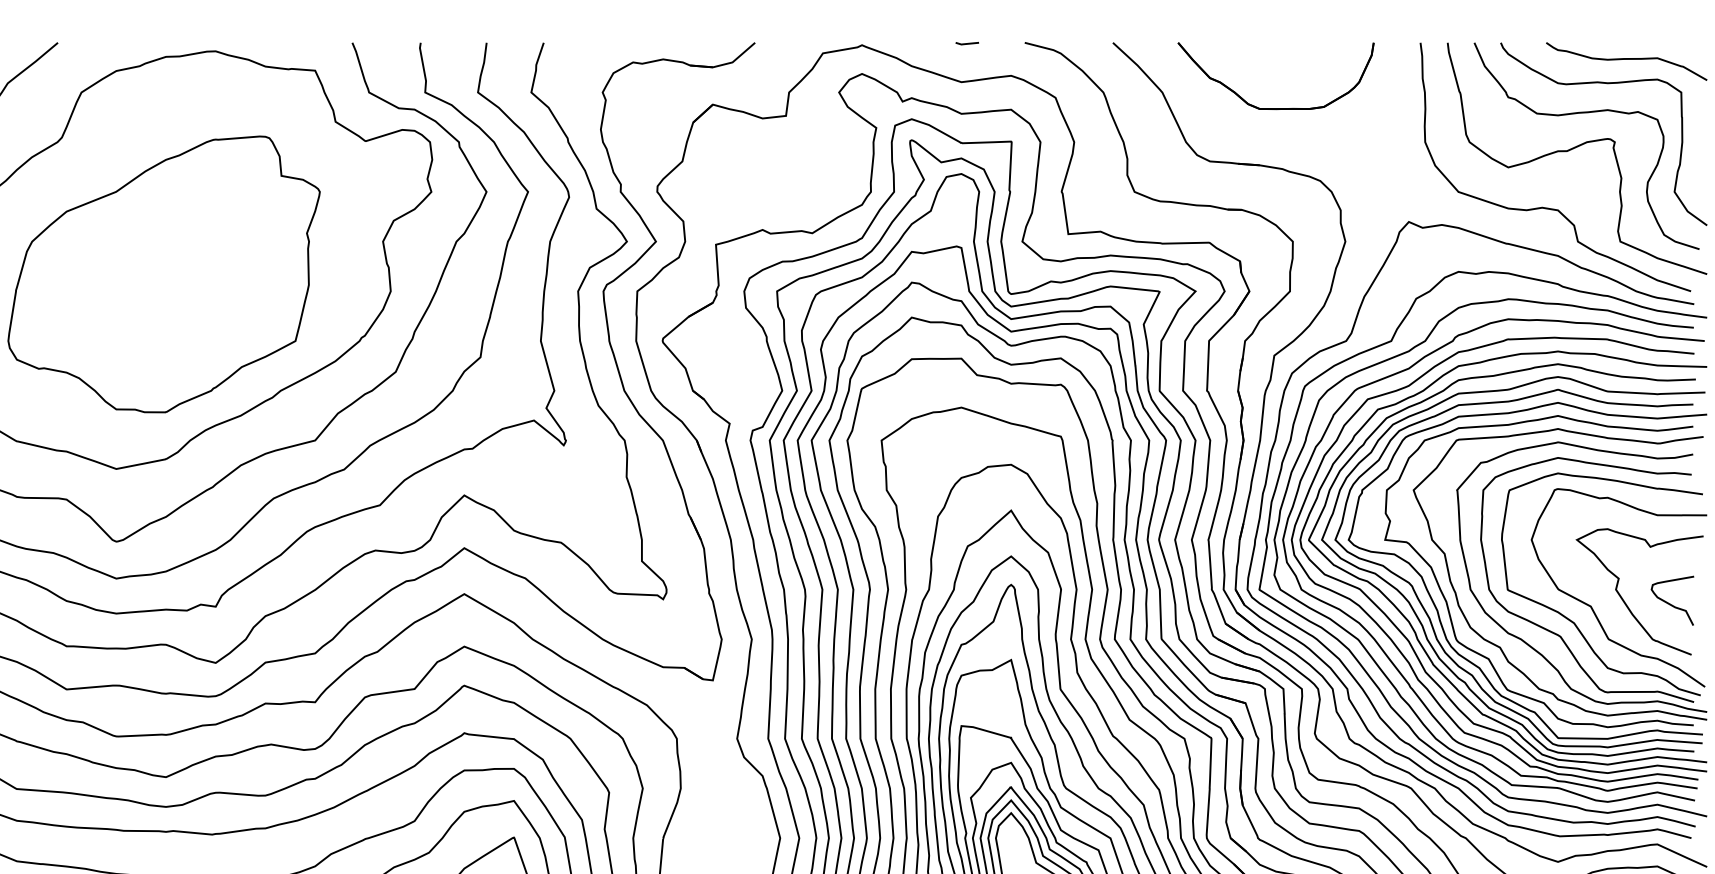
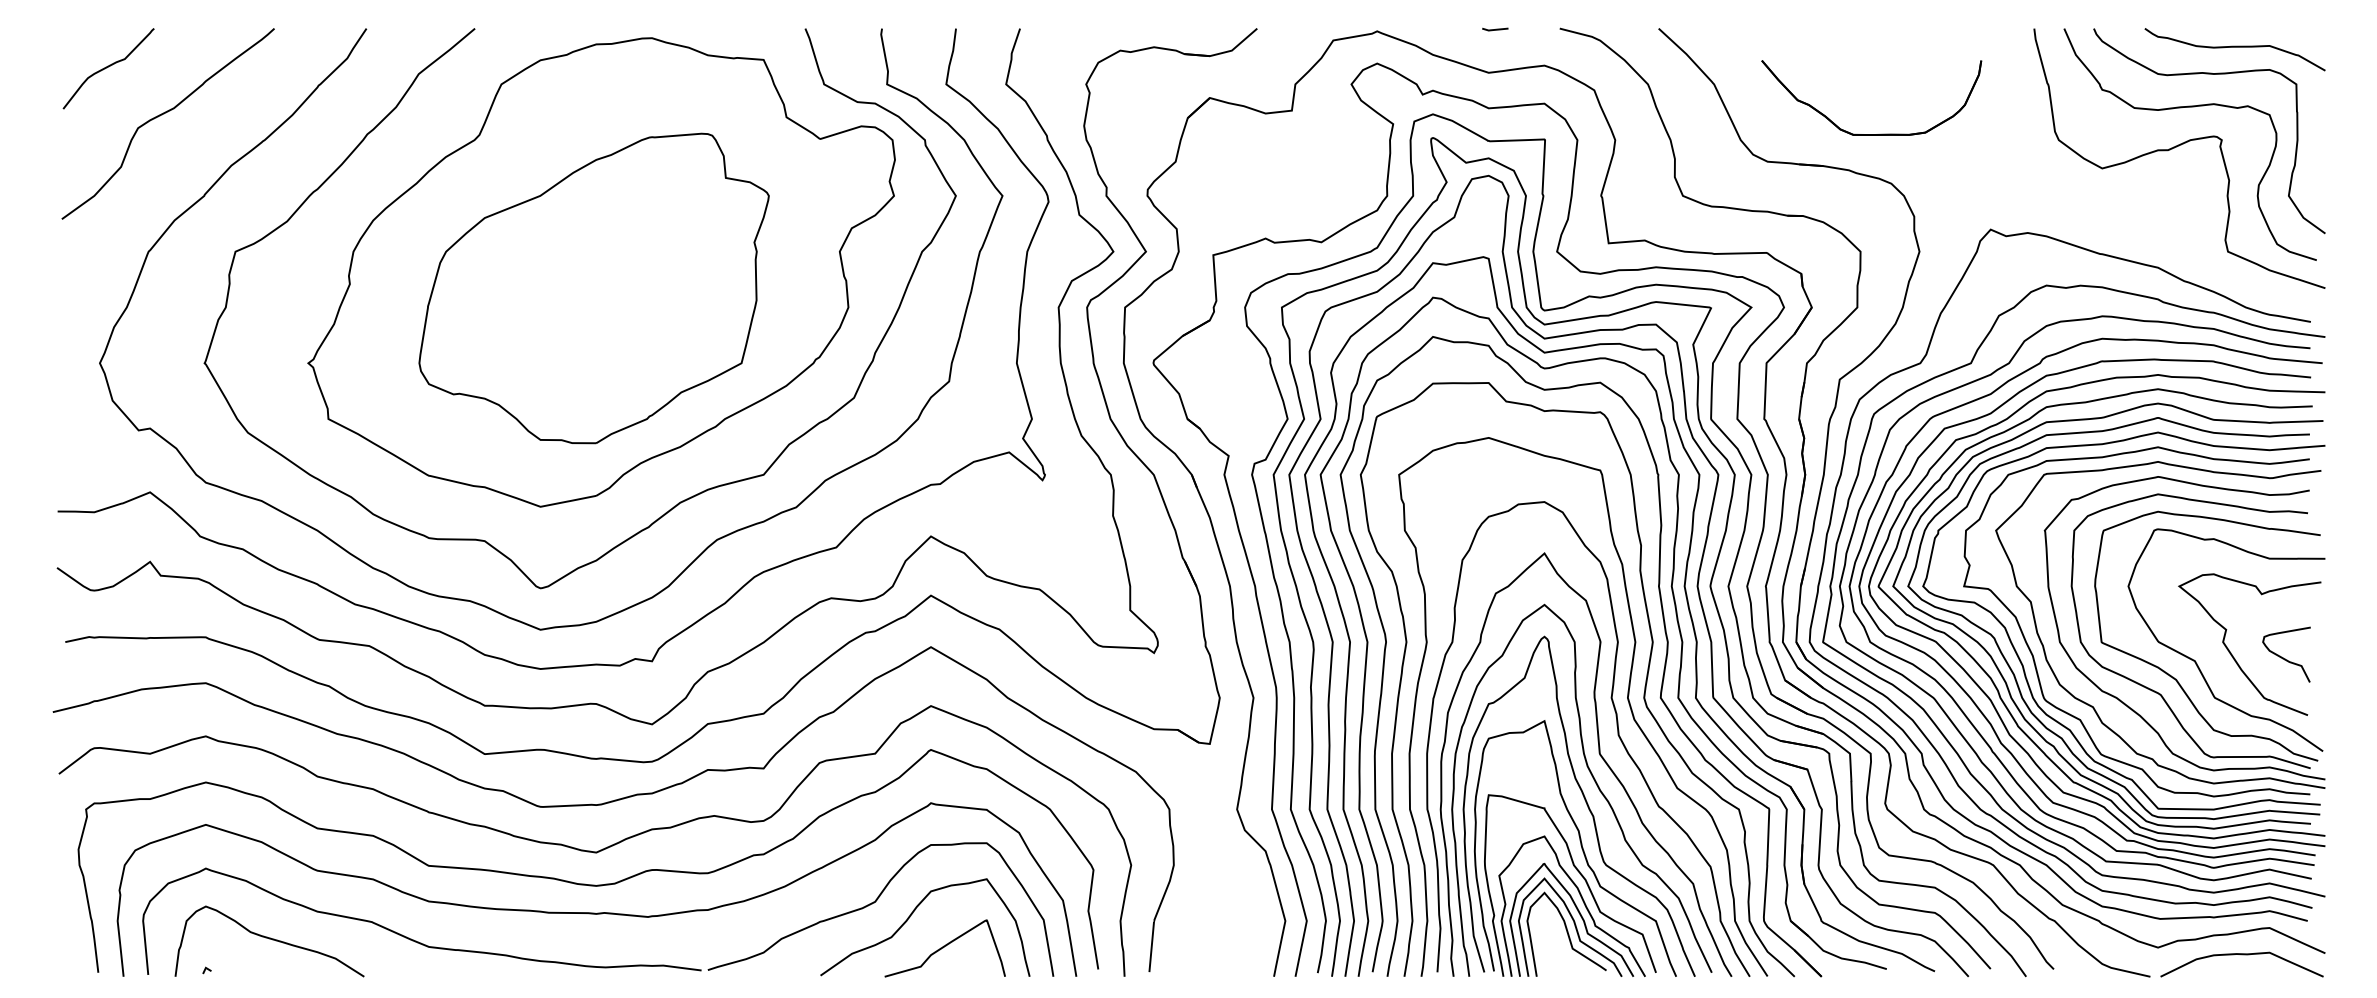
part: (1275, 108) -> (1871, 134), moved
curve: (1548, 207) -> (2147, 213), removed

